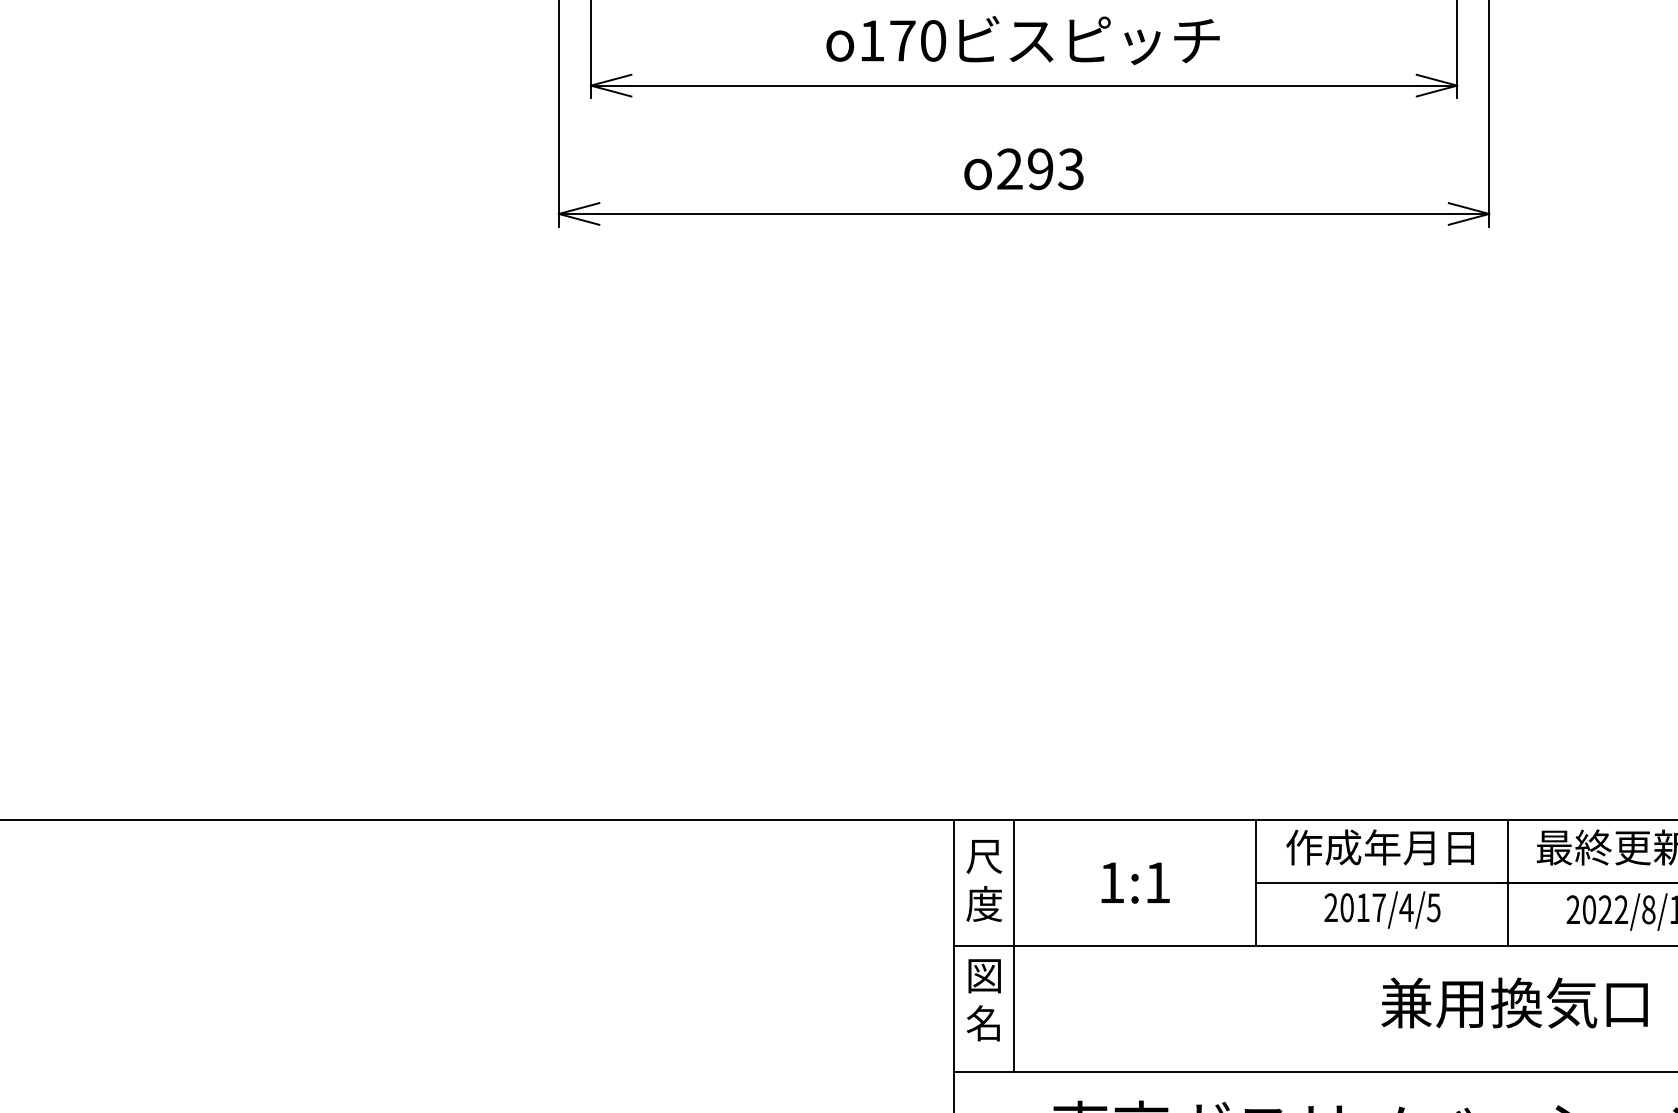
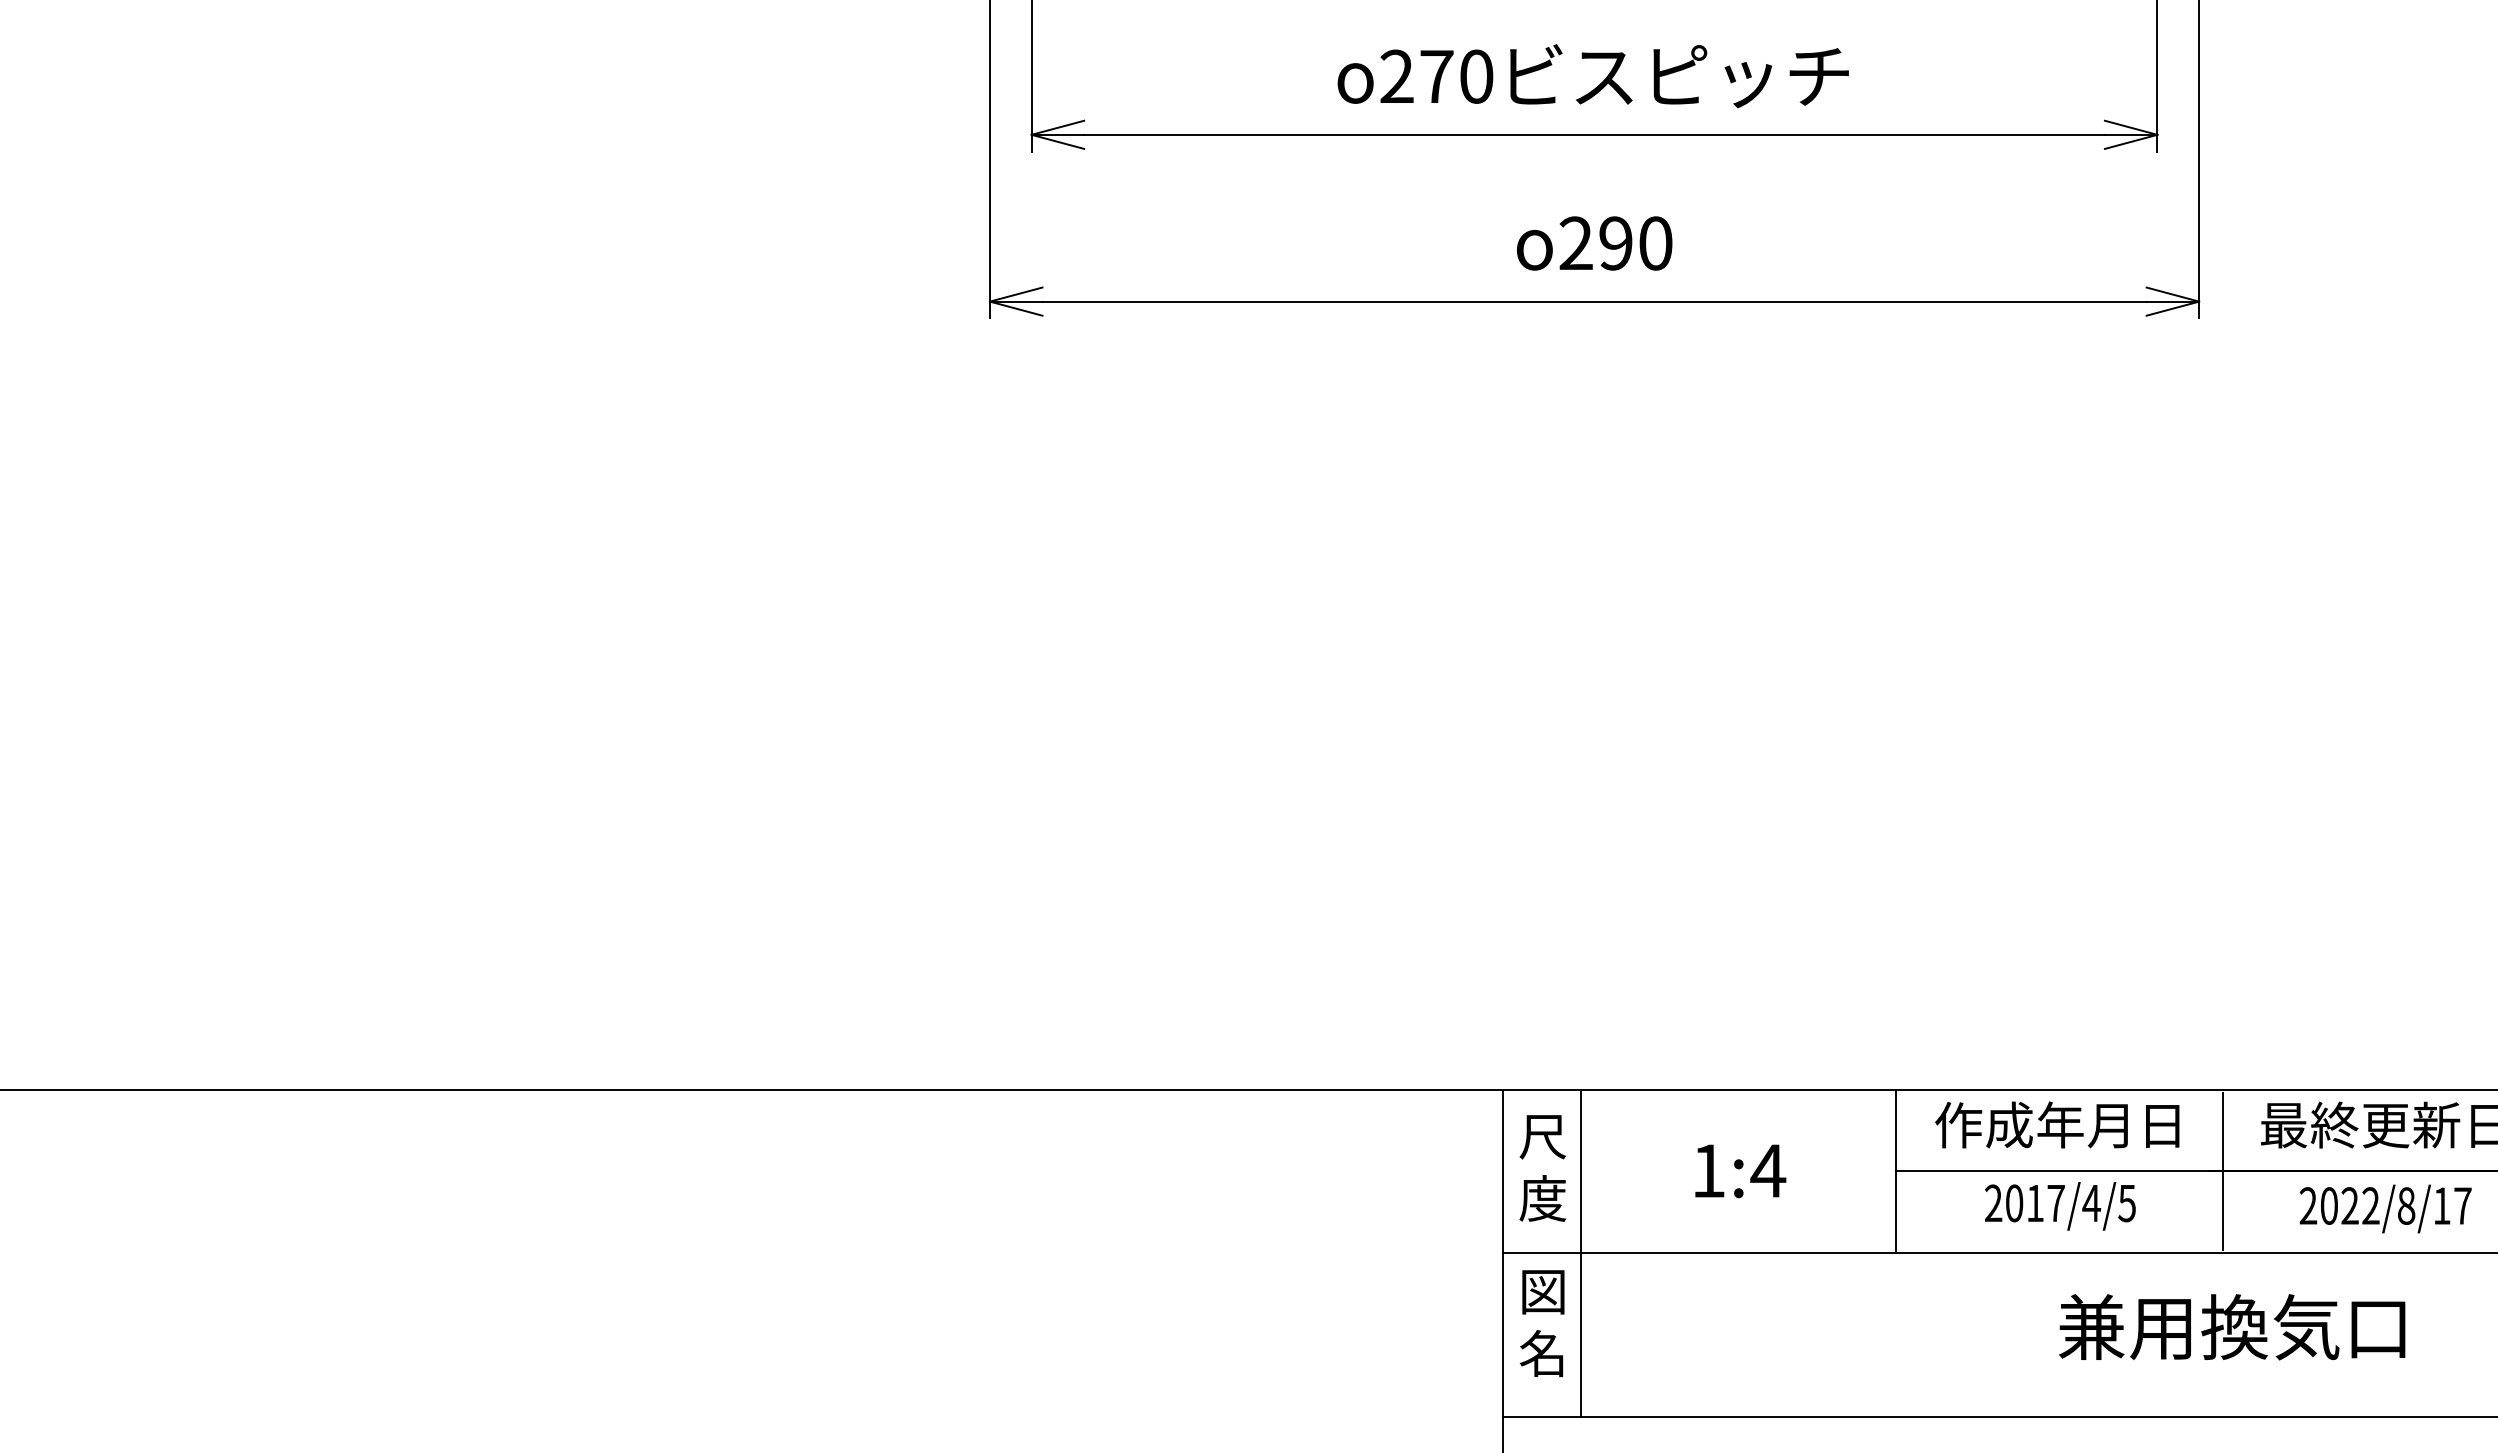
text: (871, 39) -> (1396, 75), 170 -> 270
text: (1070, 169) -> (1655, 243), 293 -> 290
text: (1157, 882) -> (1768, 1170), 1:1 -> 1:4

